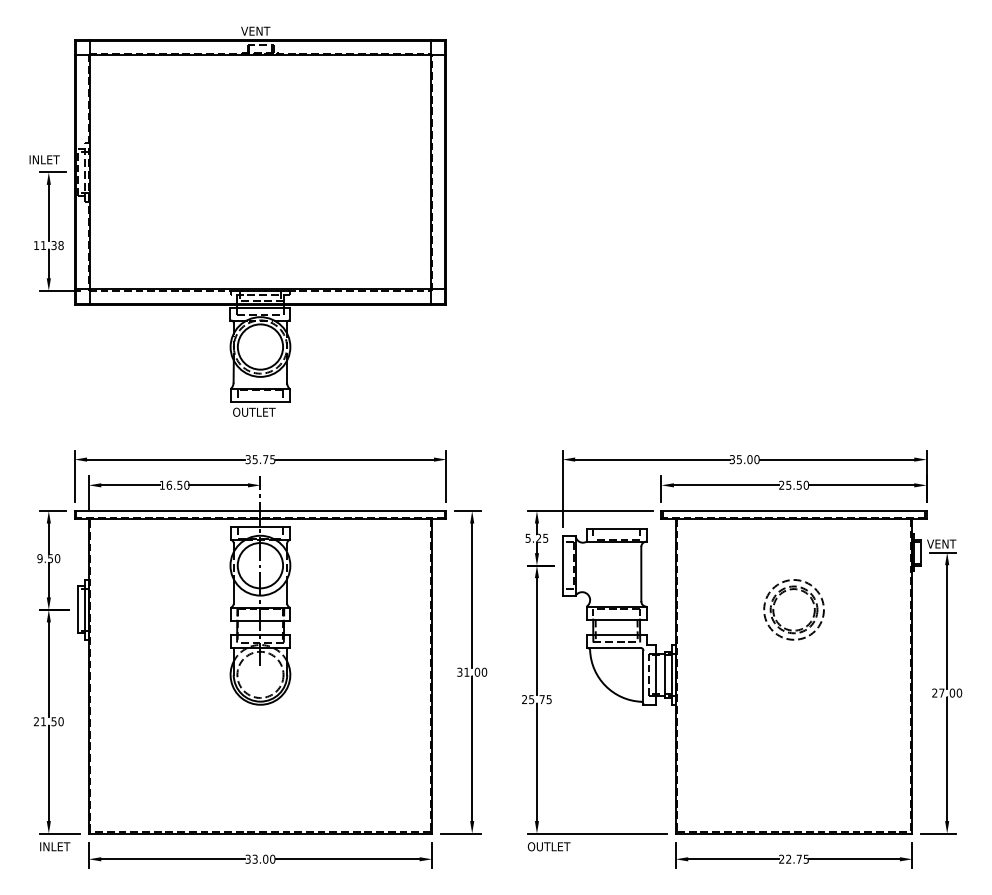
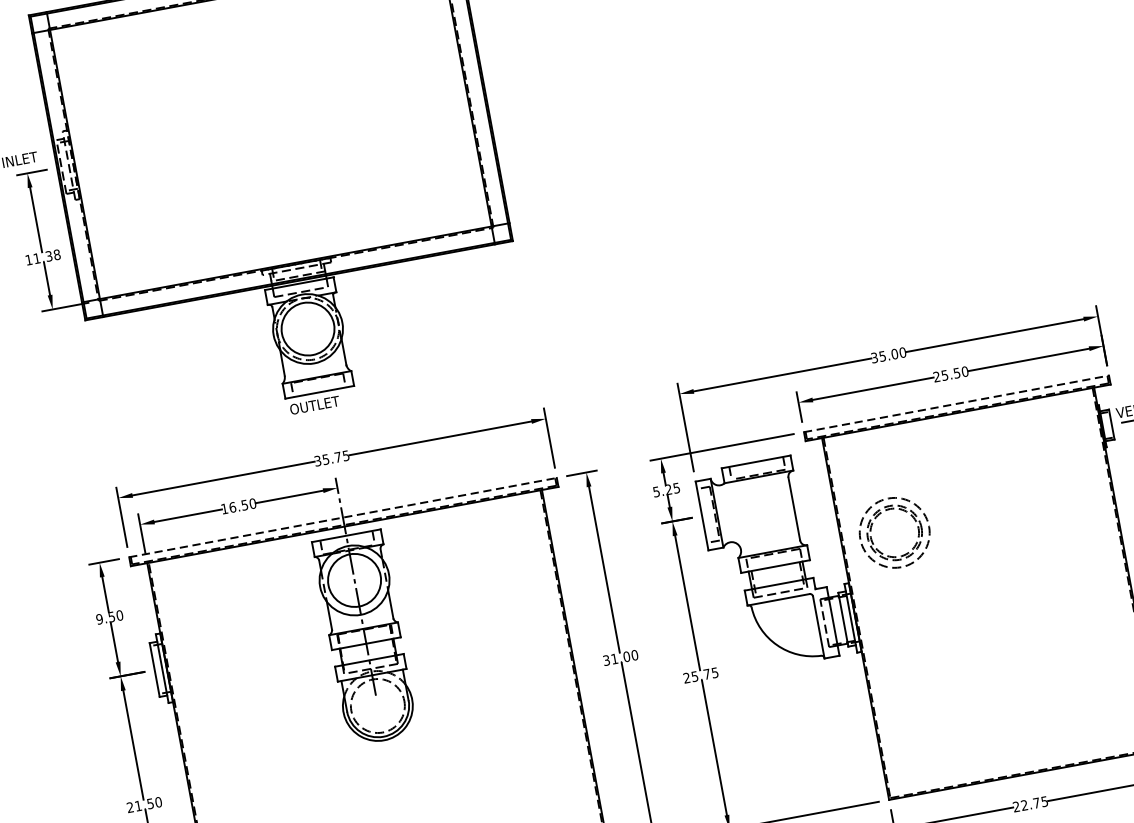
line: (260, 511) -> (343, 518), solid -> dashed
line: (794, 511) -> (957, 404), solid -> dashed
part: (776, 601) -> (872, 526), moved

